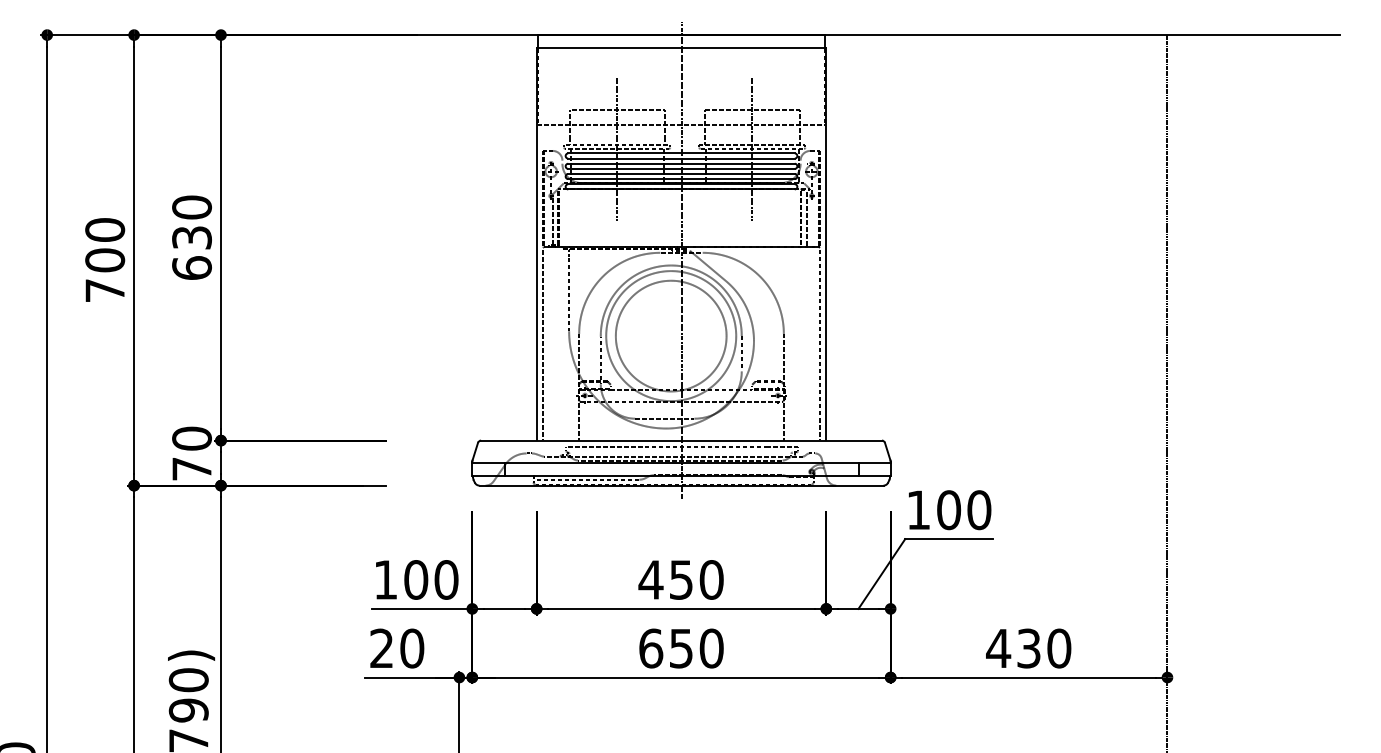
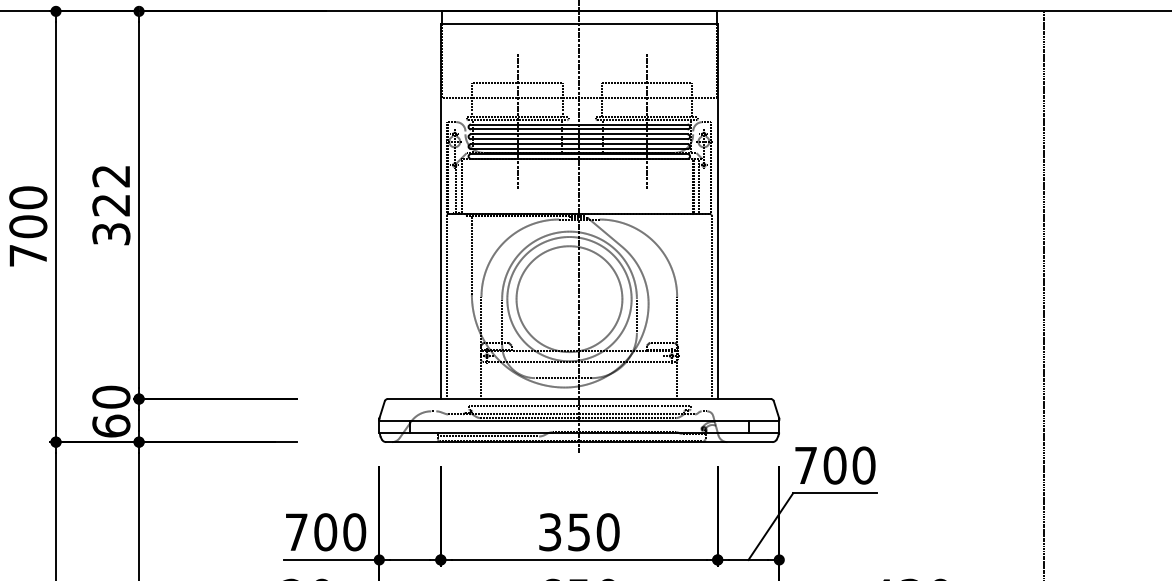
text: (191, 237) -> (110, 204), 630 -> 322
text: (191, 468) -> (110, 425), 70 -> 60
text: (918, 509) -> (805, 464), 100 -> 700
text: (385, 579) -> (296, 531), 100 -> 700
text: (650, 579) -> (549, 531), 450 -> 350

